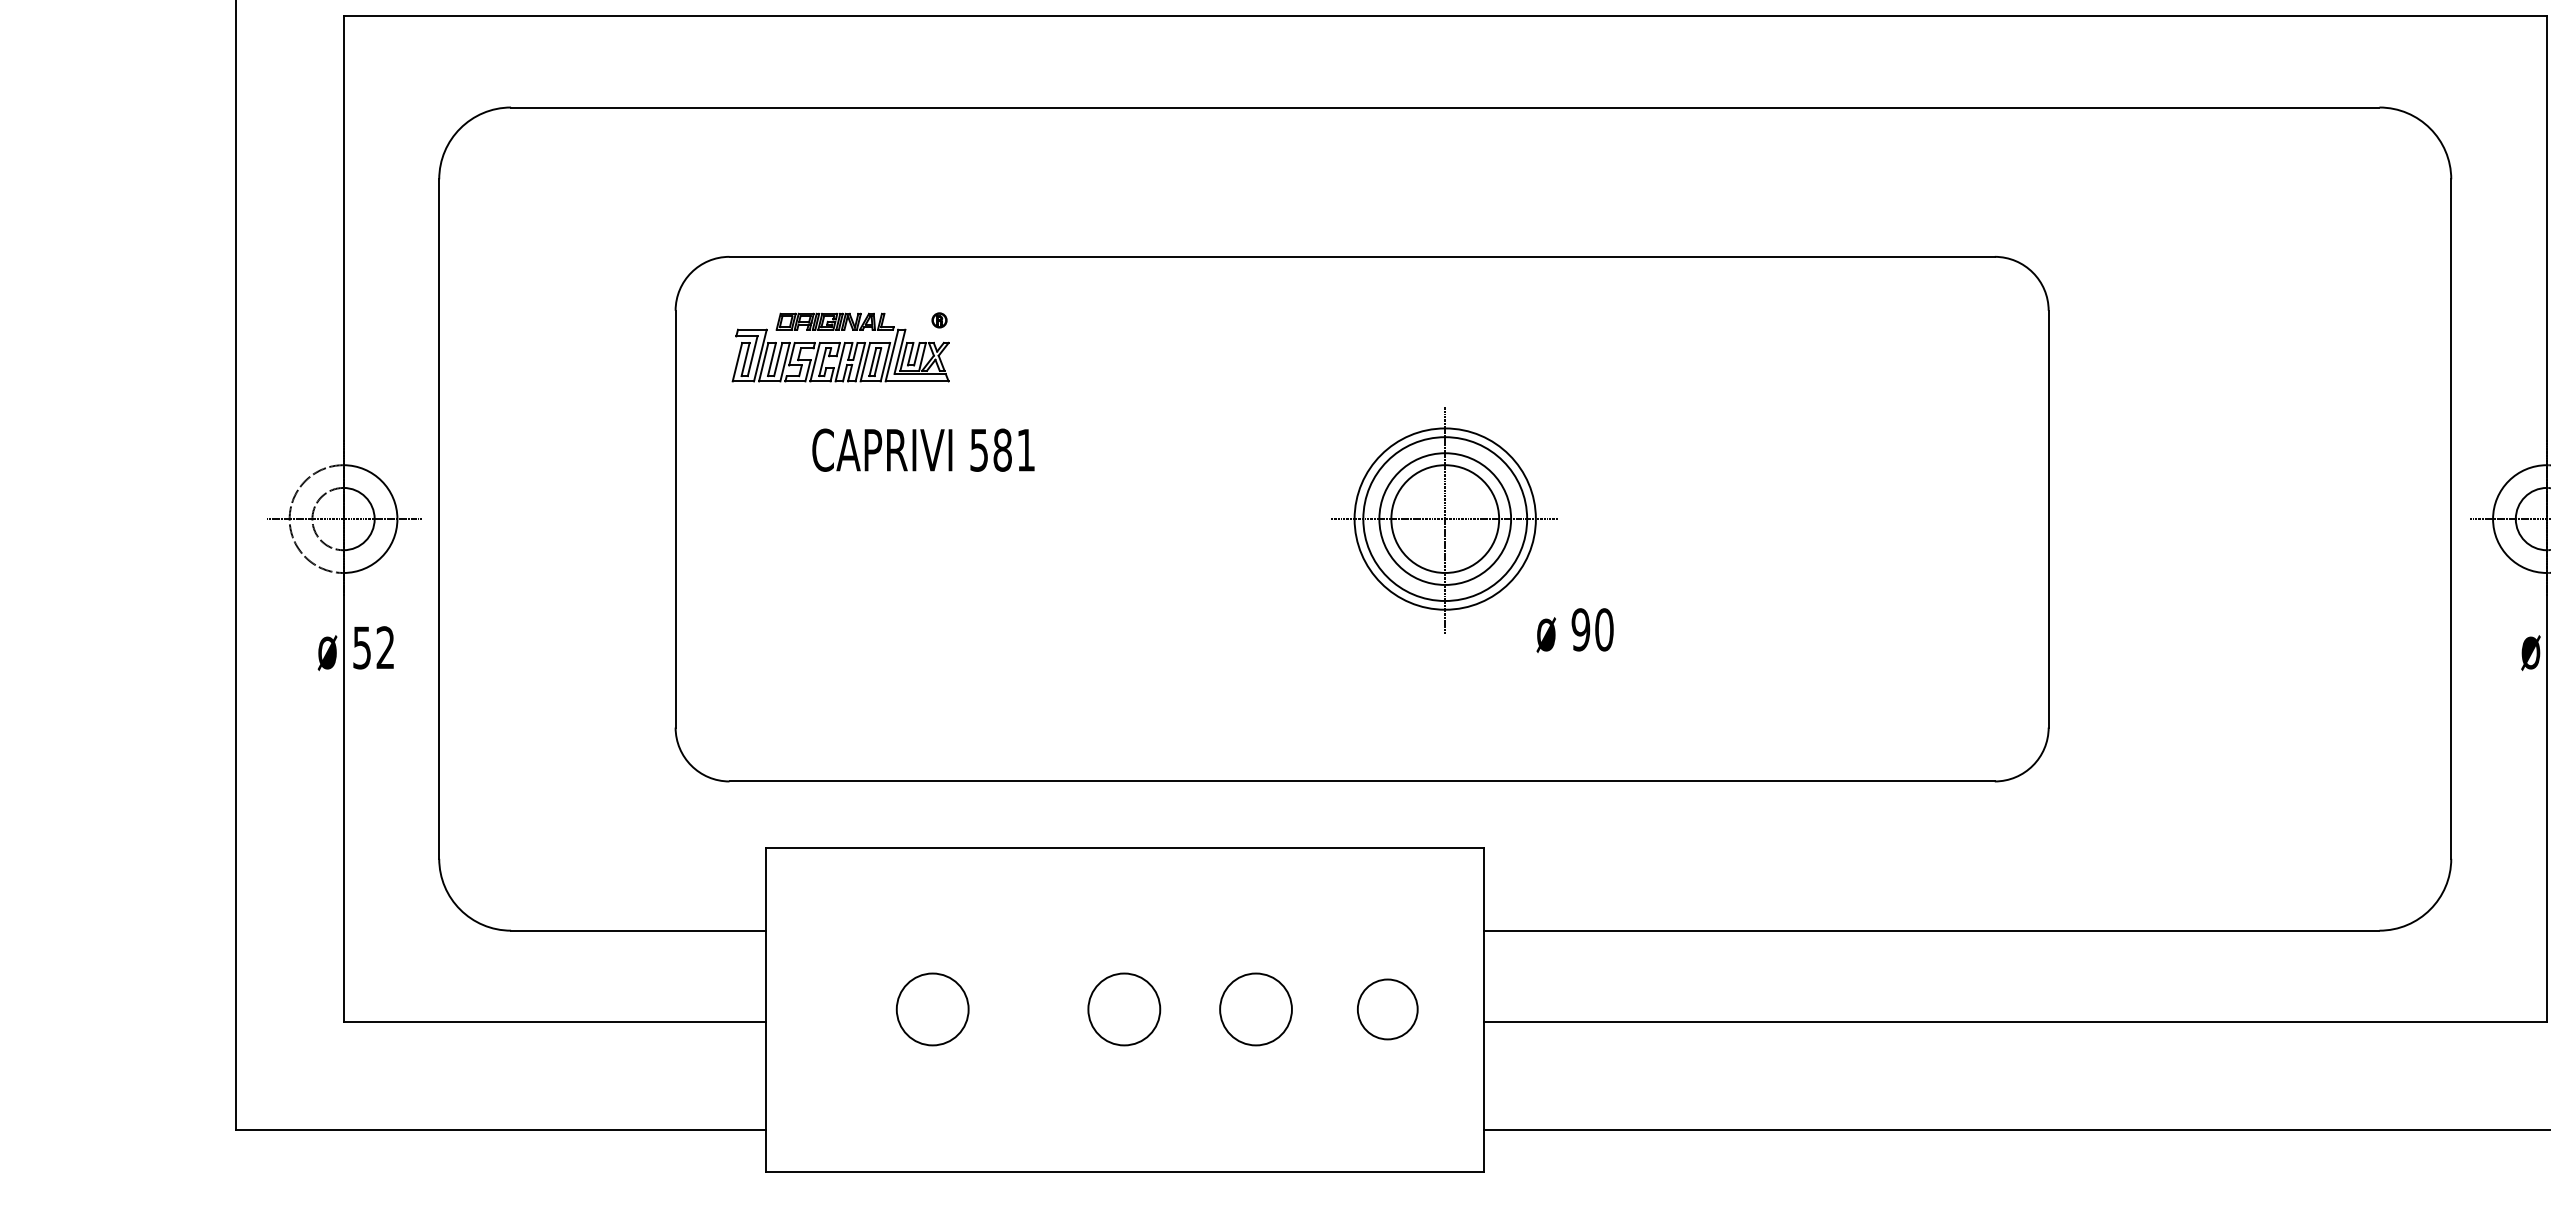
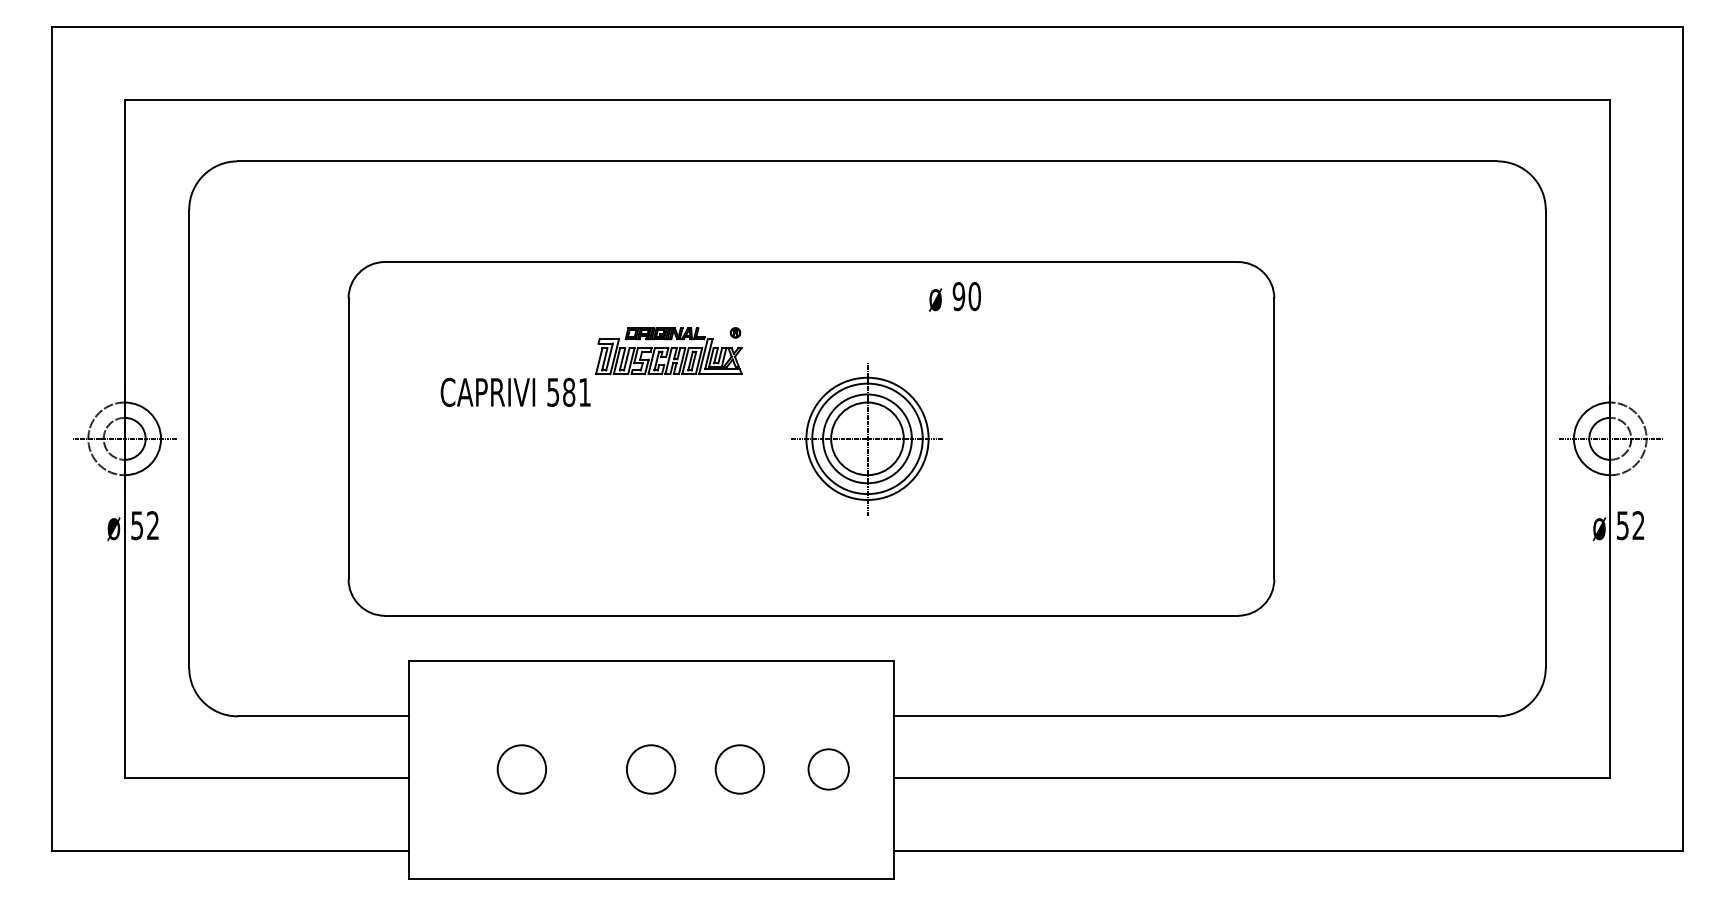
part: (840, 346) -> (668, 350), moved
text: (1574, 629) -> (954, 296), moved

